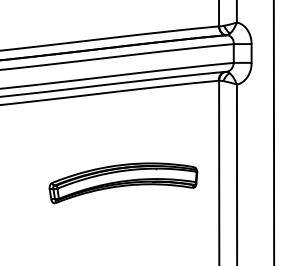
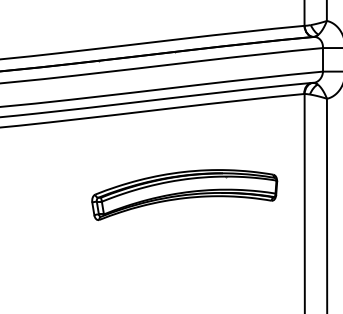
part: (123, 183) -> (184, 195), moved

